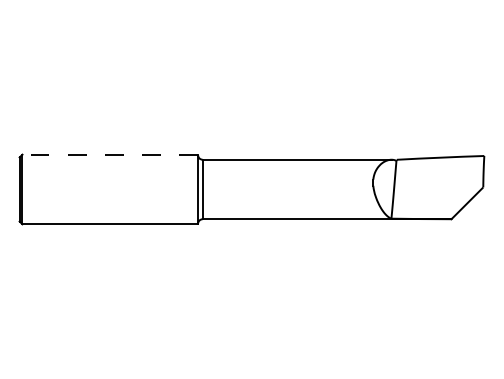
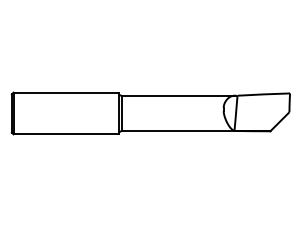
line: (110, 154) -> (66, 92), dashed -> solid

